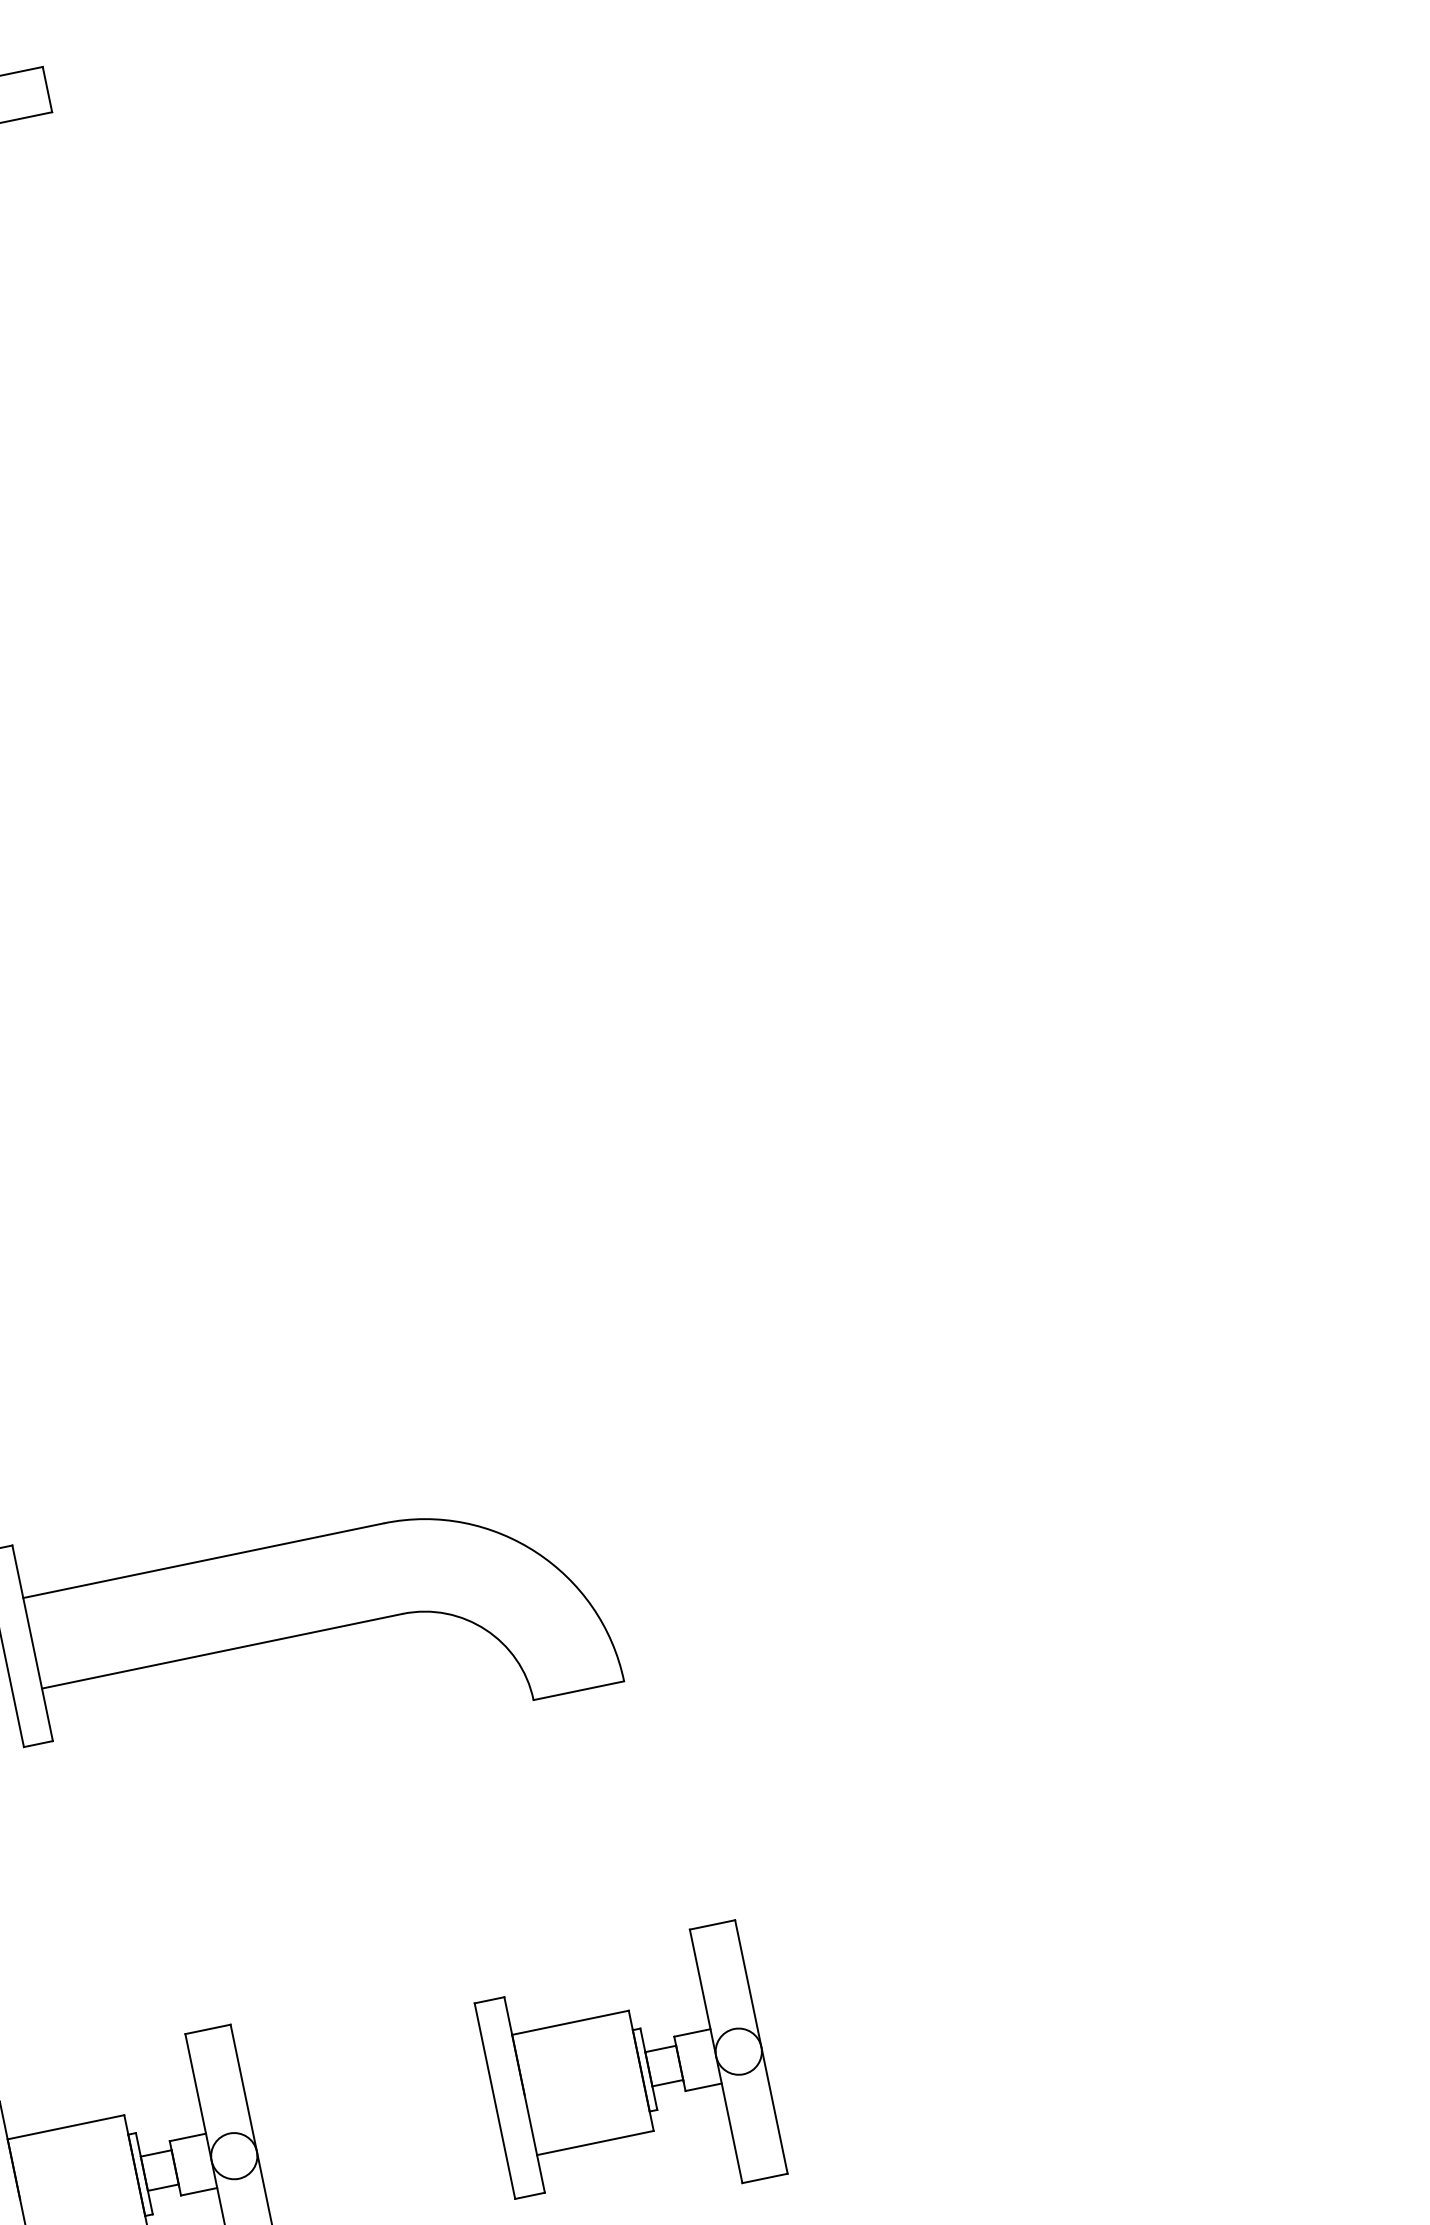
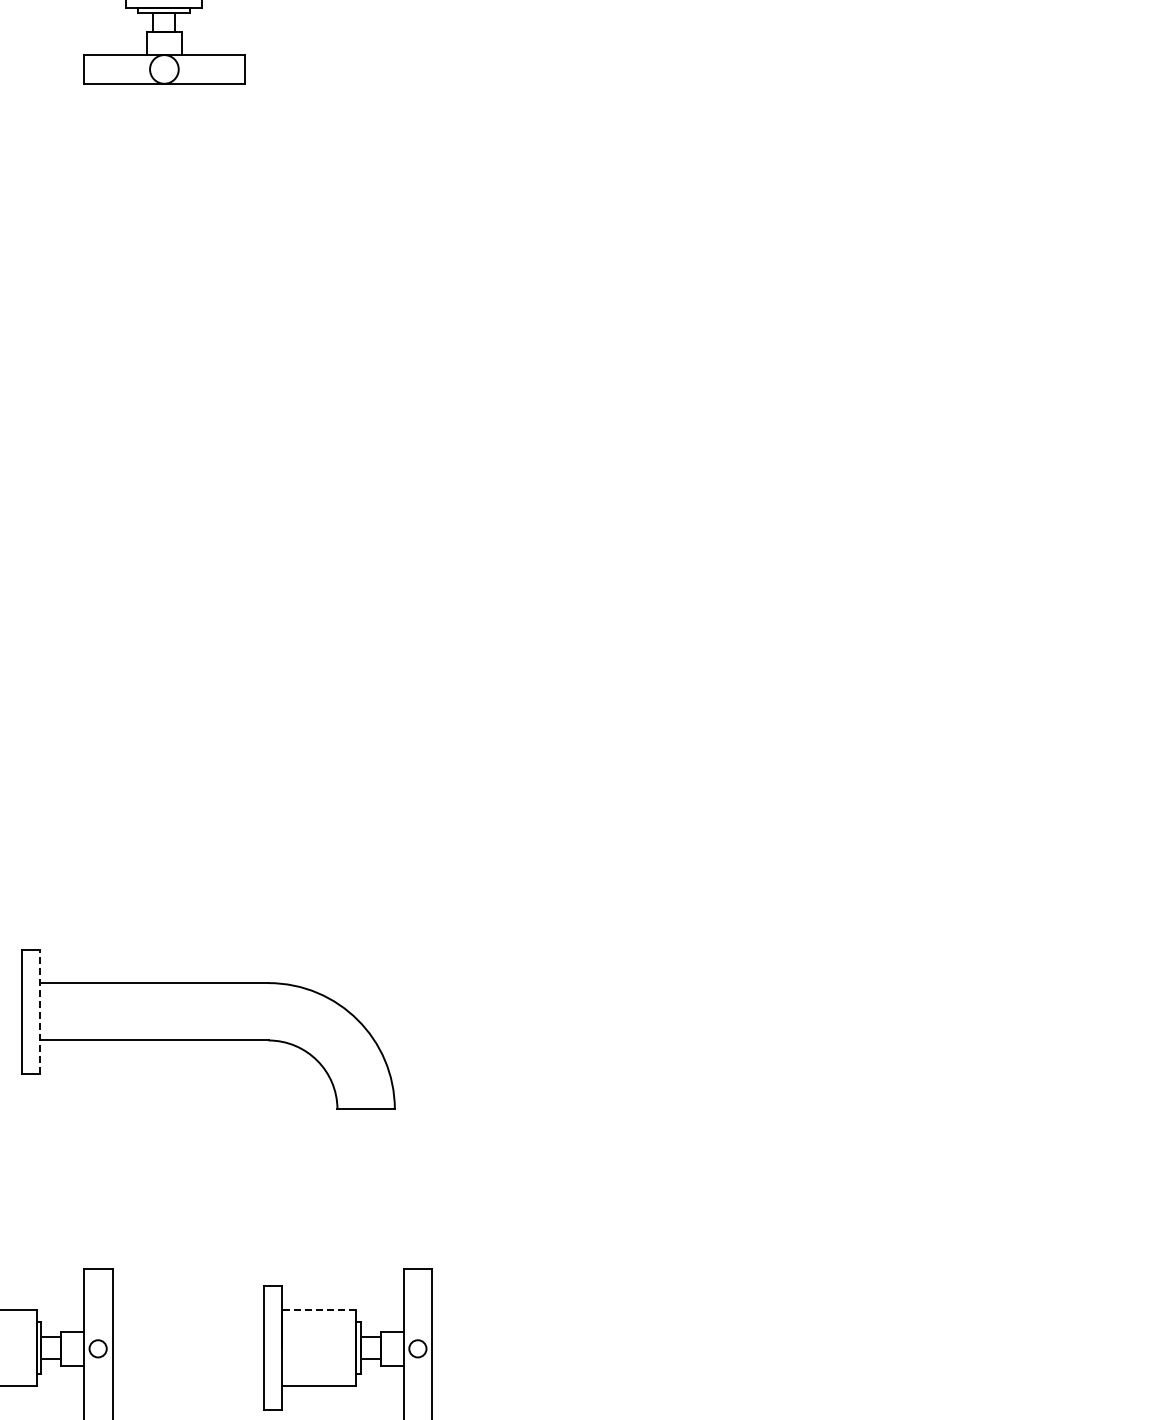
line: (33, 1642) -> (40, 1011), solid -> dashed
line: (570, 2023) -> (319, 1310), solid -> dashed
circle: (738, 2051) -> (417, 1348), size x0.6
circle: (233, 2155) -> (97, 1348), size x0.6

